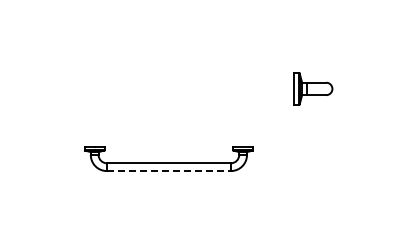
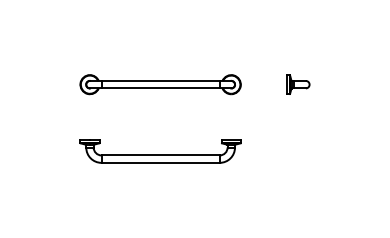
part: (168, 88) -> (160, 84), added
part: (313, 88) -> (298, 84), size x0.62
line: (169, 171) -> (161, 163), dashed -> solid

